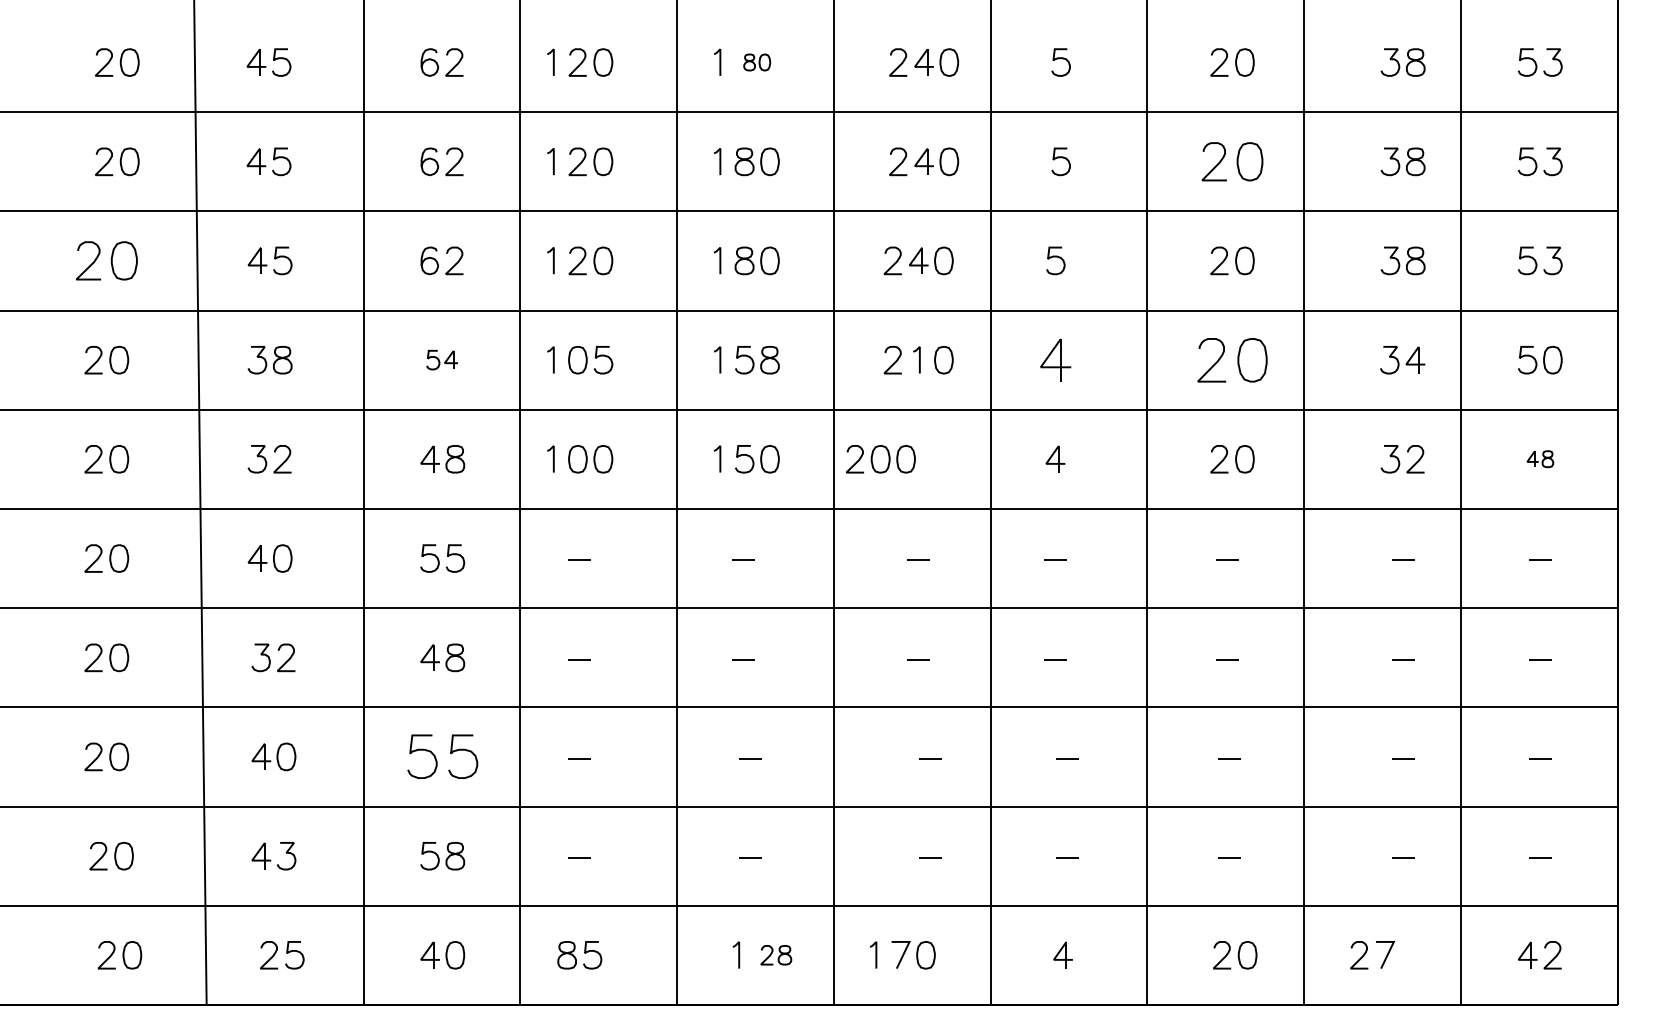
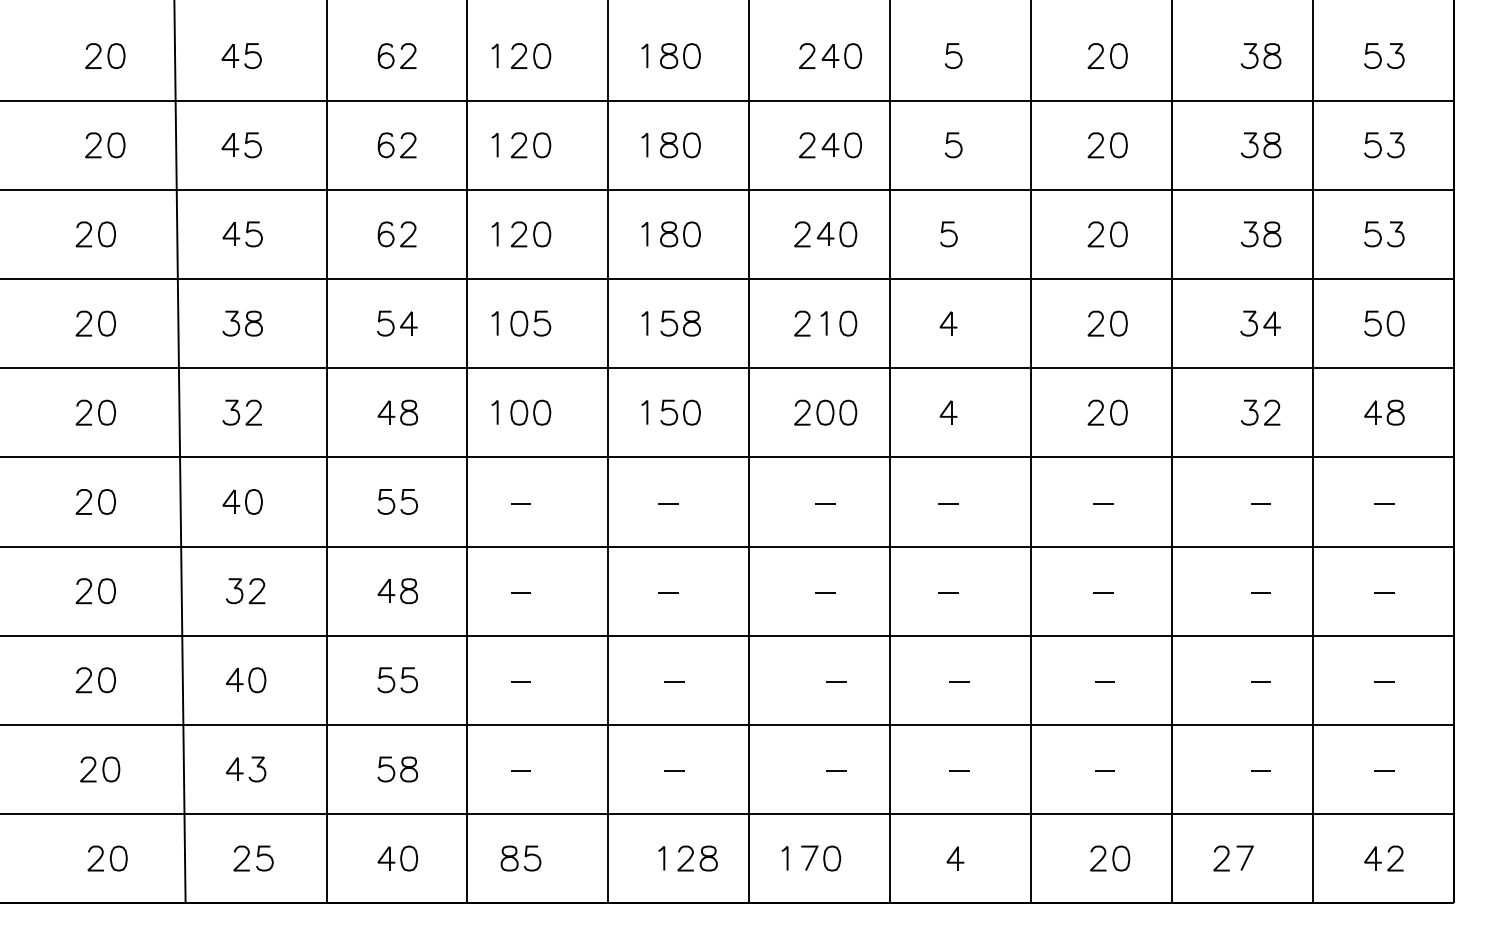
part: (757, 61) -> (680, 55), size x1.67
part: (1232, 162) -> (1107, 145), size x0.71
part: (106, 261) -> (95, 234), size x0.71
part: (442, 360) -> (397, 323), size x1.43
part: (1055, 360) -> (948, 323), size x0.62
part: (1232, 360) -> (1107, 323), size x0.62
part: (880, 459) -> (825, 412), moved
part: (1540, 459) -> (1384, 412), size x1.67
part: (442, 757) -> (397, 680), size x0.62
part: (776, 955) -> (697, 858), size x1.43

